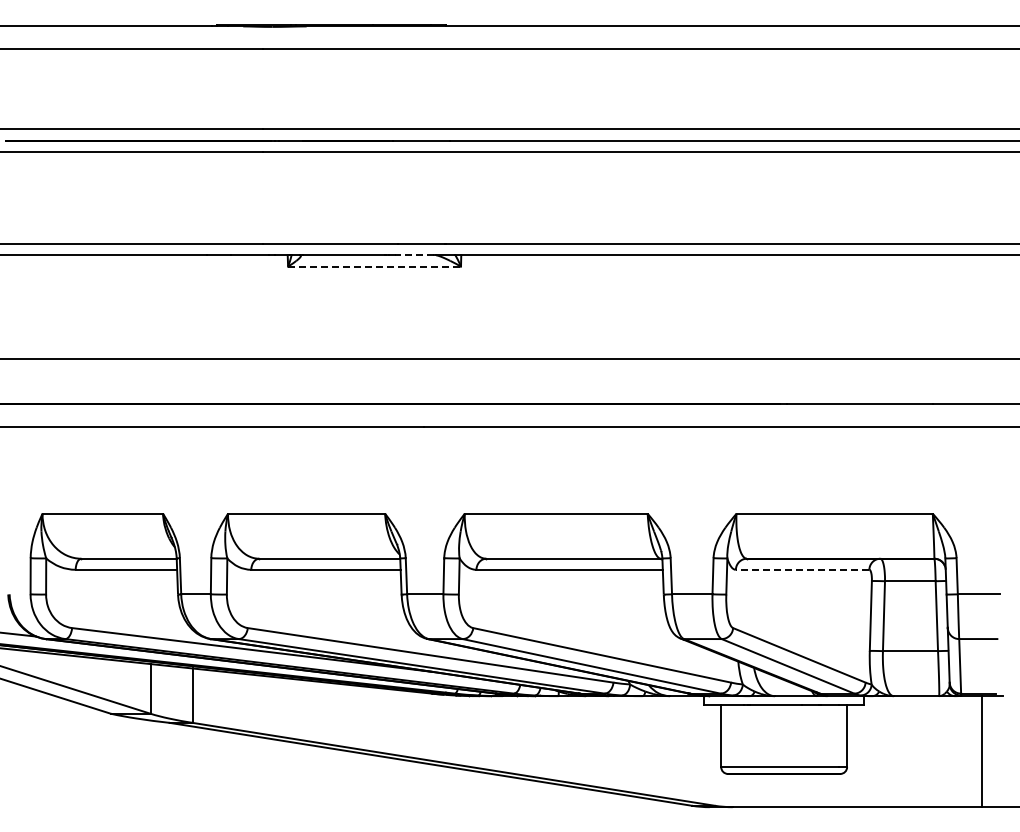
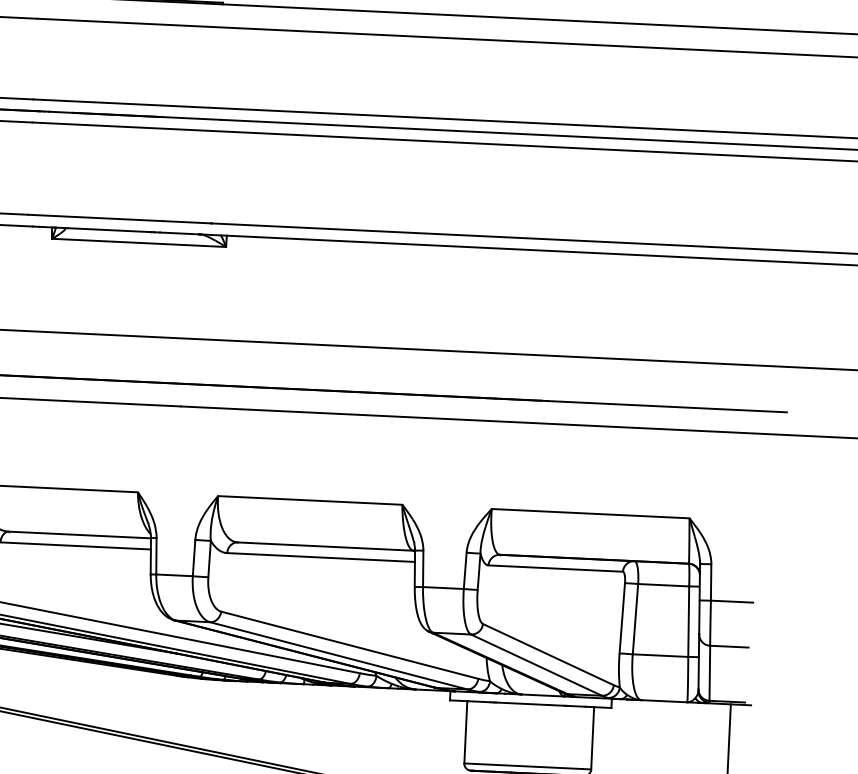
line: (413, 255) -> (178, 233), dashed -> solid
line: (375, 266) -> (139, 242), dashed -> solid
line: (802, 569) -> (555, 568), dashed -> solid

